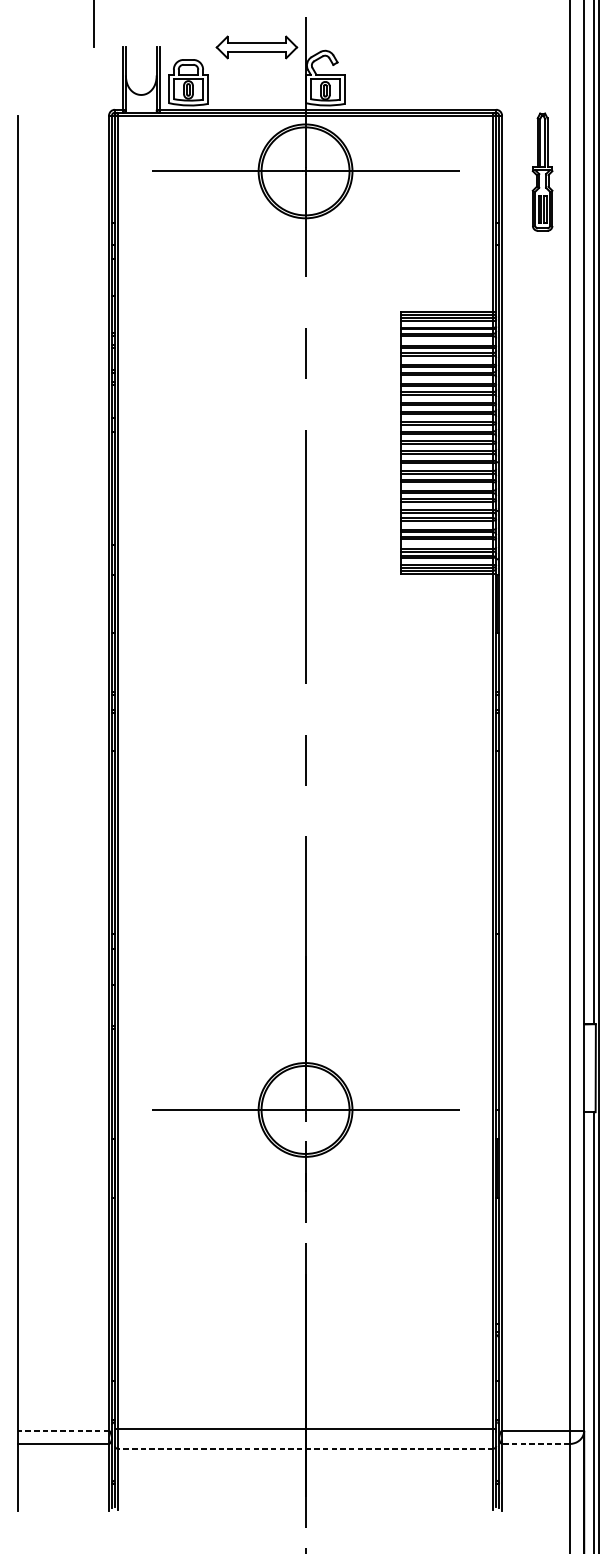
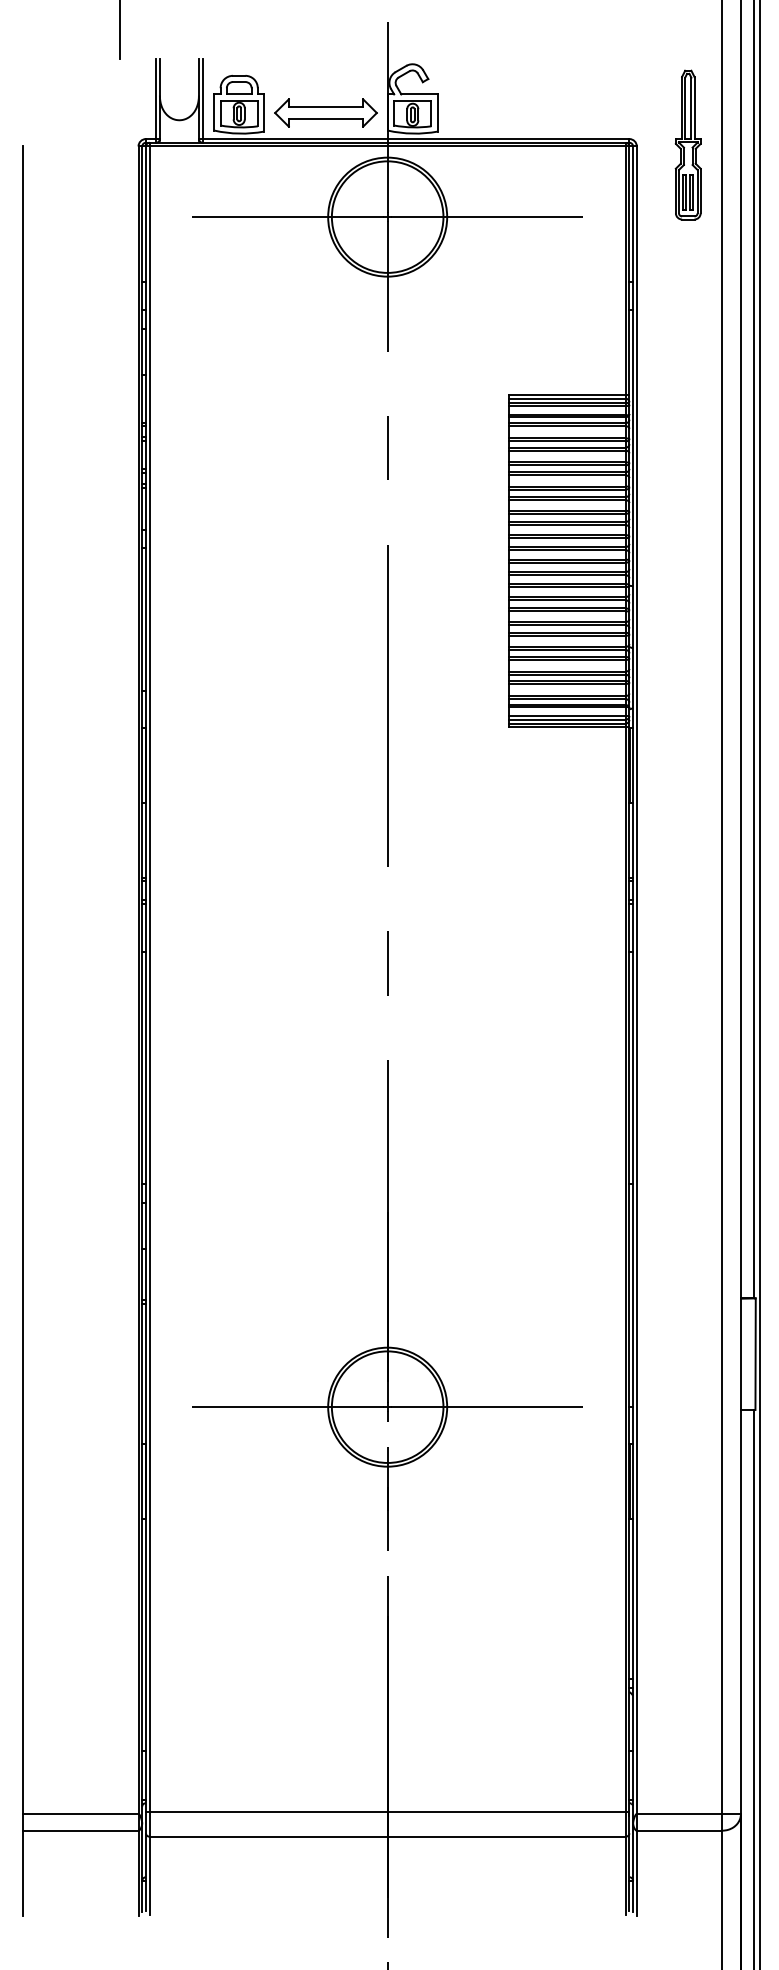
part: (256, 47) -> (325, 112), moved
part: (542, 171) -> (687, 144), moved
line: (63, 1430) -> (80, 1813), dashed -> solid
line: (535, 1443) -> (679, 1830), dashed -> solid
line: (305, 1448) -> (387, 1836), dashed -> solid

